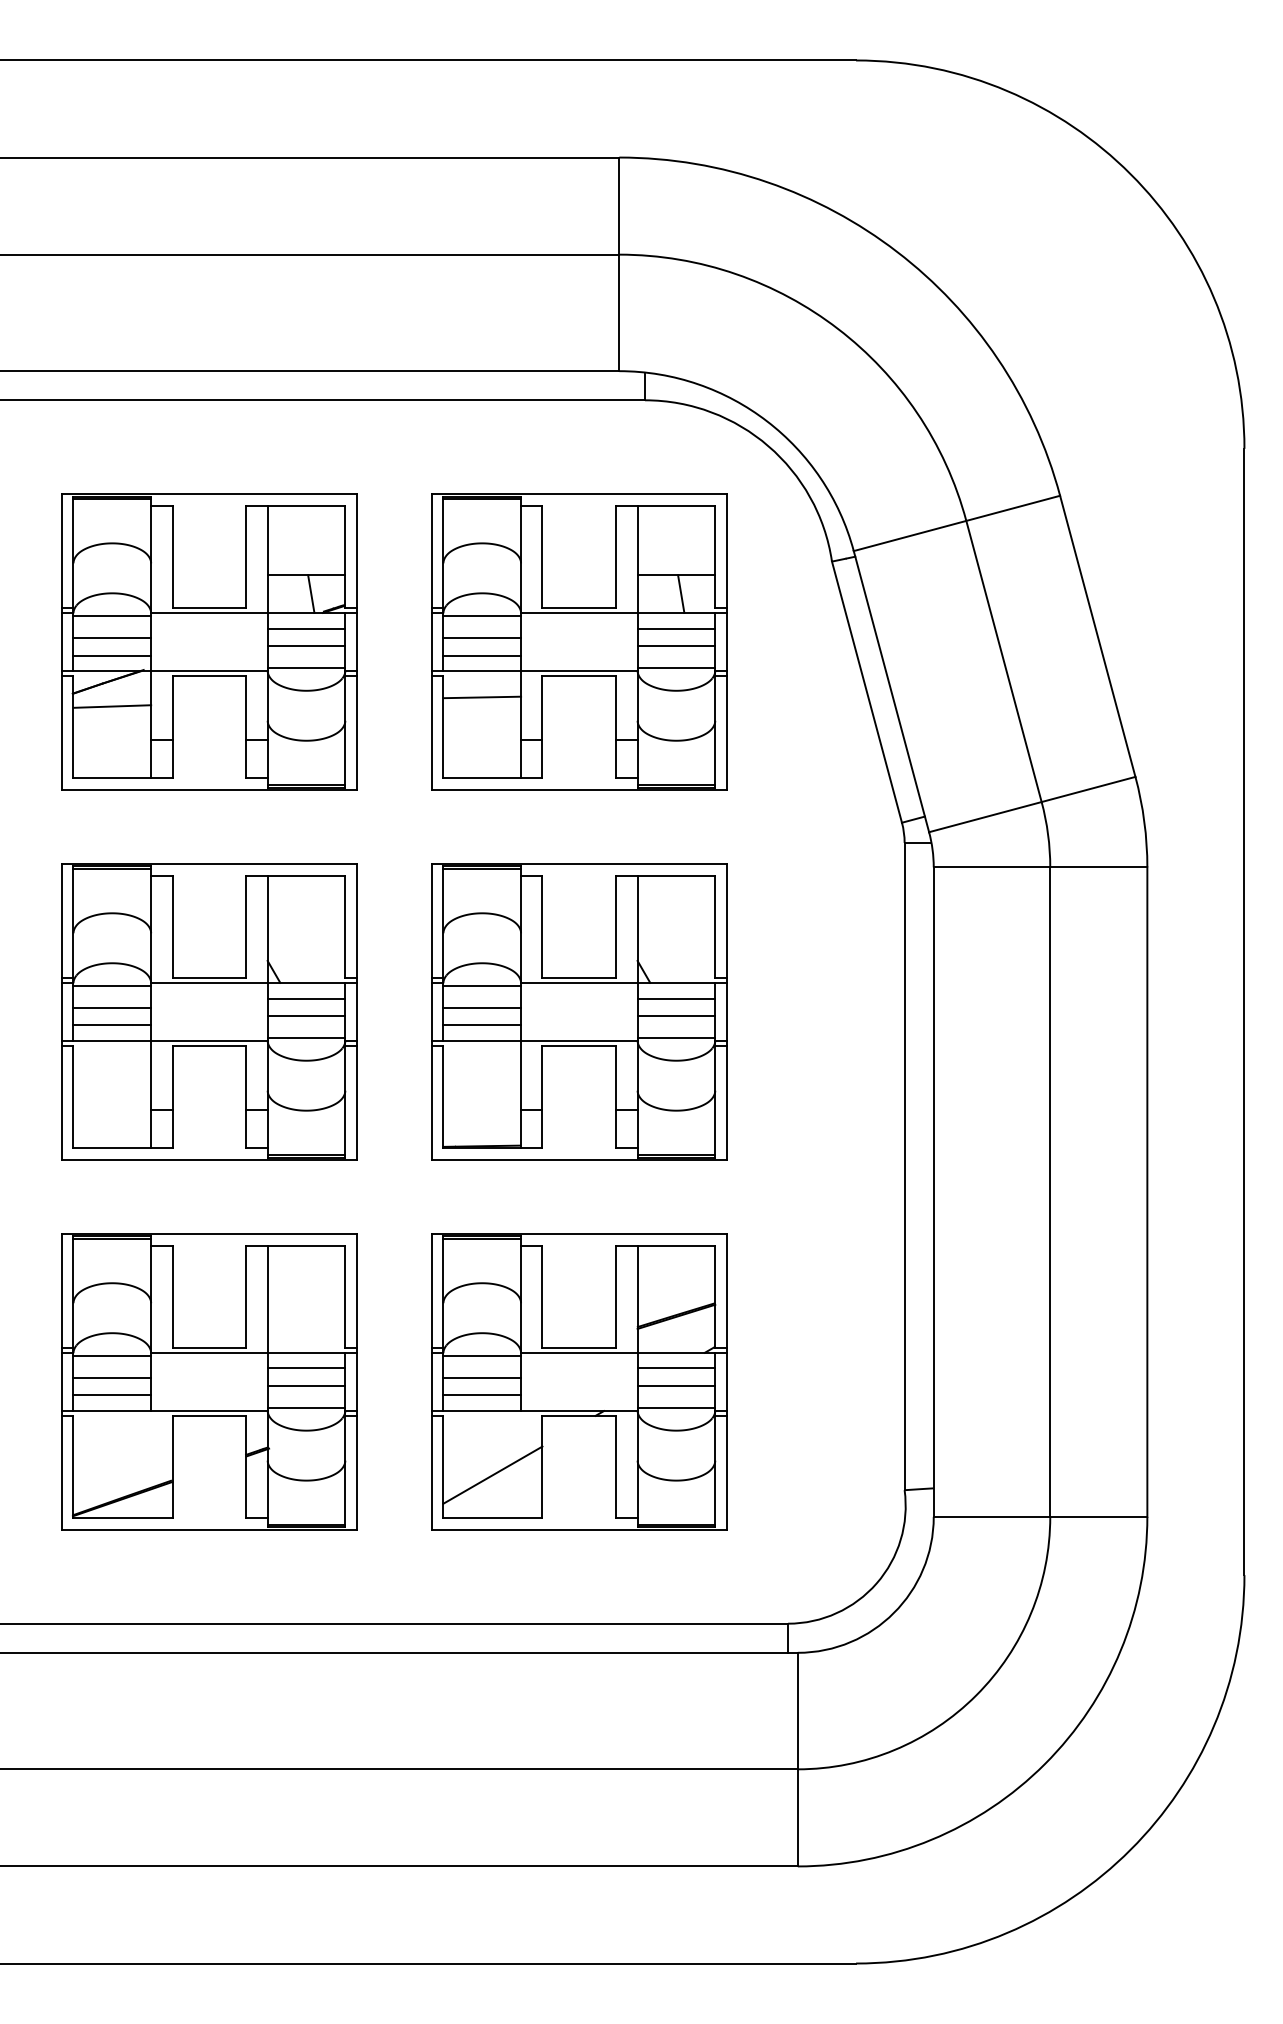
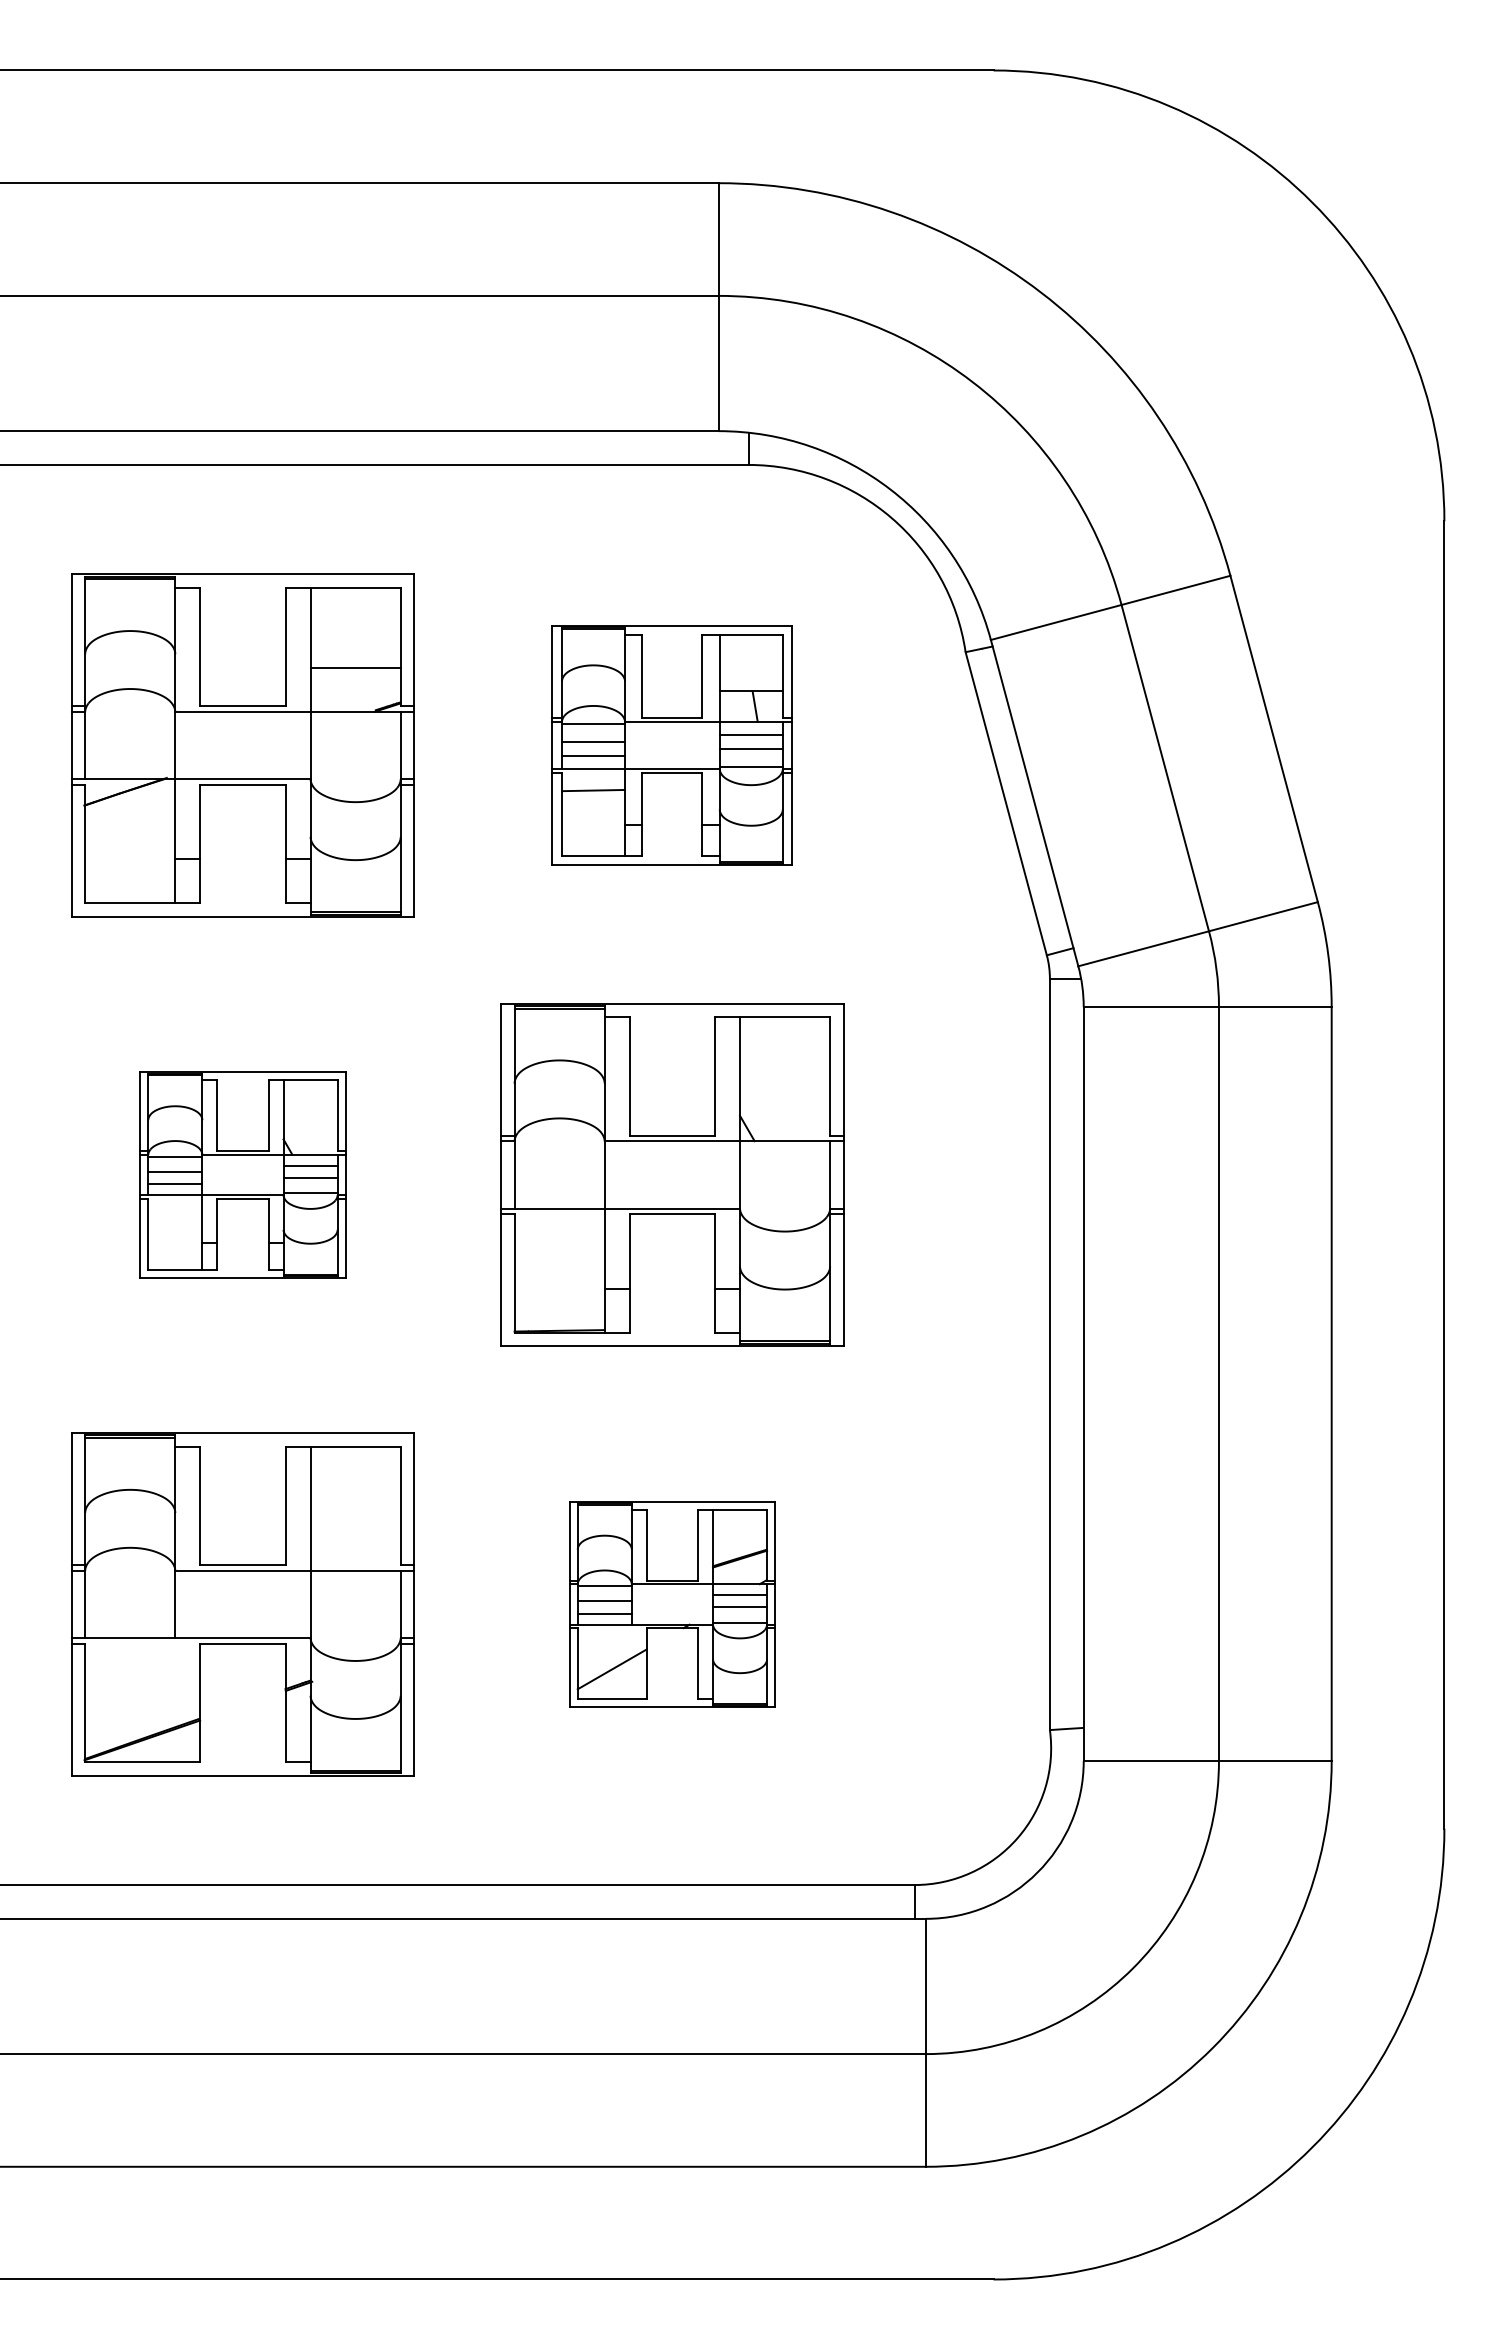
line: (310, 593) -> (360, 689), removed
line: (112, 615) -> (130, 714), removed
line: (306, 628) -> (355, 729), removed
line: (112, 637) -> (130, 740), removed
part: (579, 641) -> (672, 745), size x0.7
line: (306, 646) -> (355, 750), removed
line: (112, 655) -> (130, 761), removed
line: (306, 668) -> (355, 776), removed
line: (112, 705) -> (130, 819), removed
line: (482, 985) -> (559, 1144), removed
line: (675, 998) -> (784, 1159), removed
line: (482, 1008) -> (559, 1170), removed
part: (209, 1011) -> (242, 1174), size x0.6
line: (675, 1015) -> (784, 1179), removed
line: (482, 1025) -> (559, 1190), removed
line: (675, 1038) -> (784, 1205), removed
line: (112, 1355) -> (130, 1573), removed
line: (306, 1368) -> (355, 1588), removed
line: (112, 1377) -> (130, 1599), removed
part: (579, 1382) -> (672, 1604), size x0.6
line: (306, 1386) -> (355, 1609), removed
line: (112, 1395) -> (130, 1620), removed
line: (306, 1408) -> (355, 1635), removed

